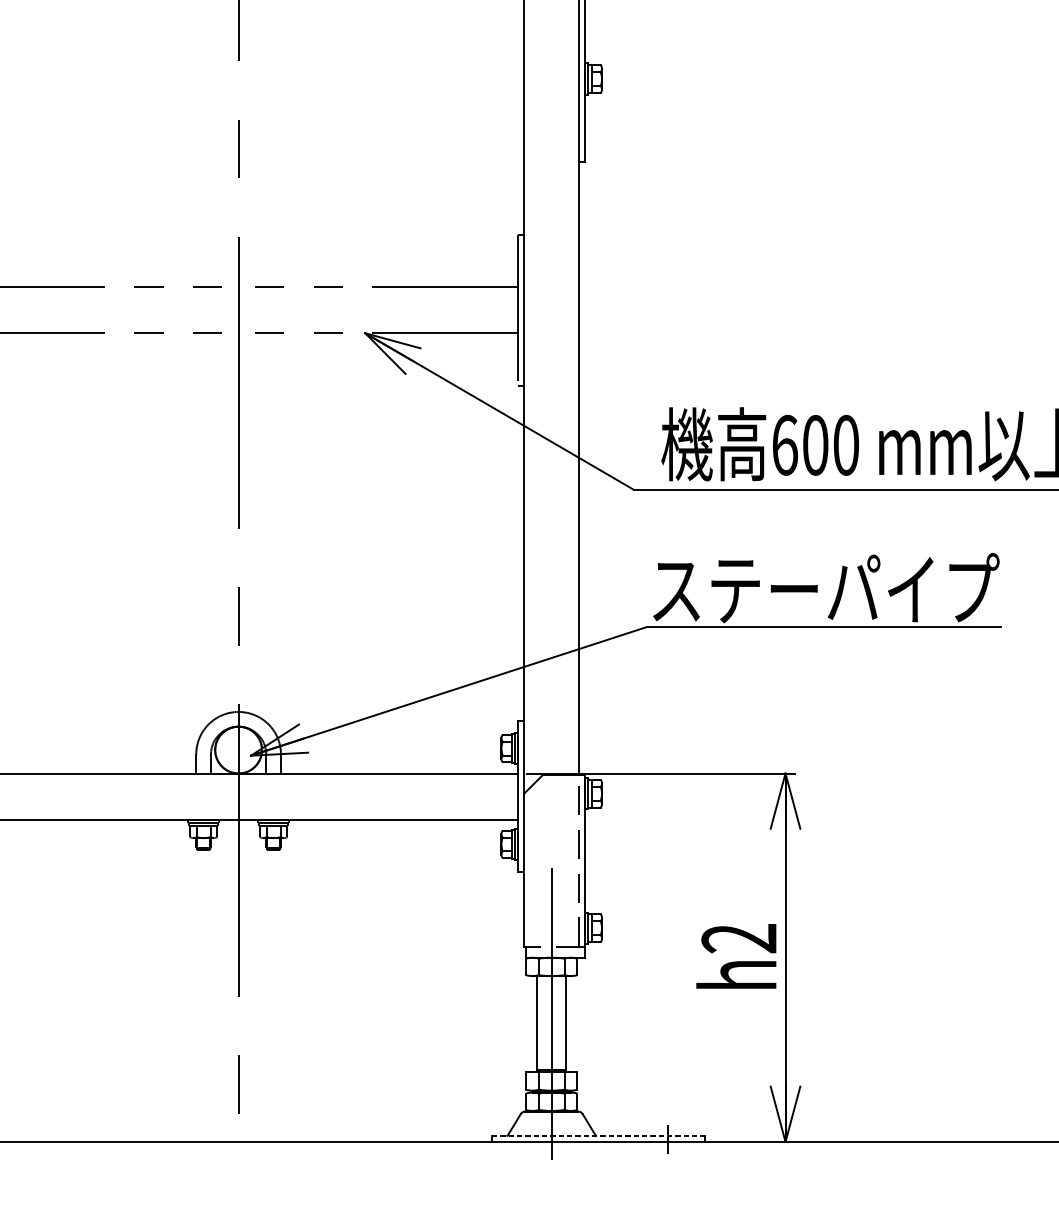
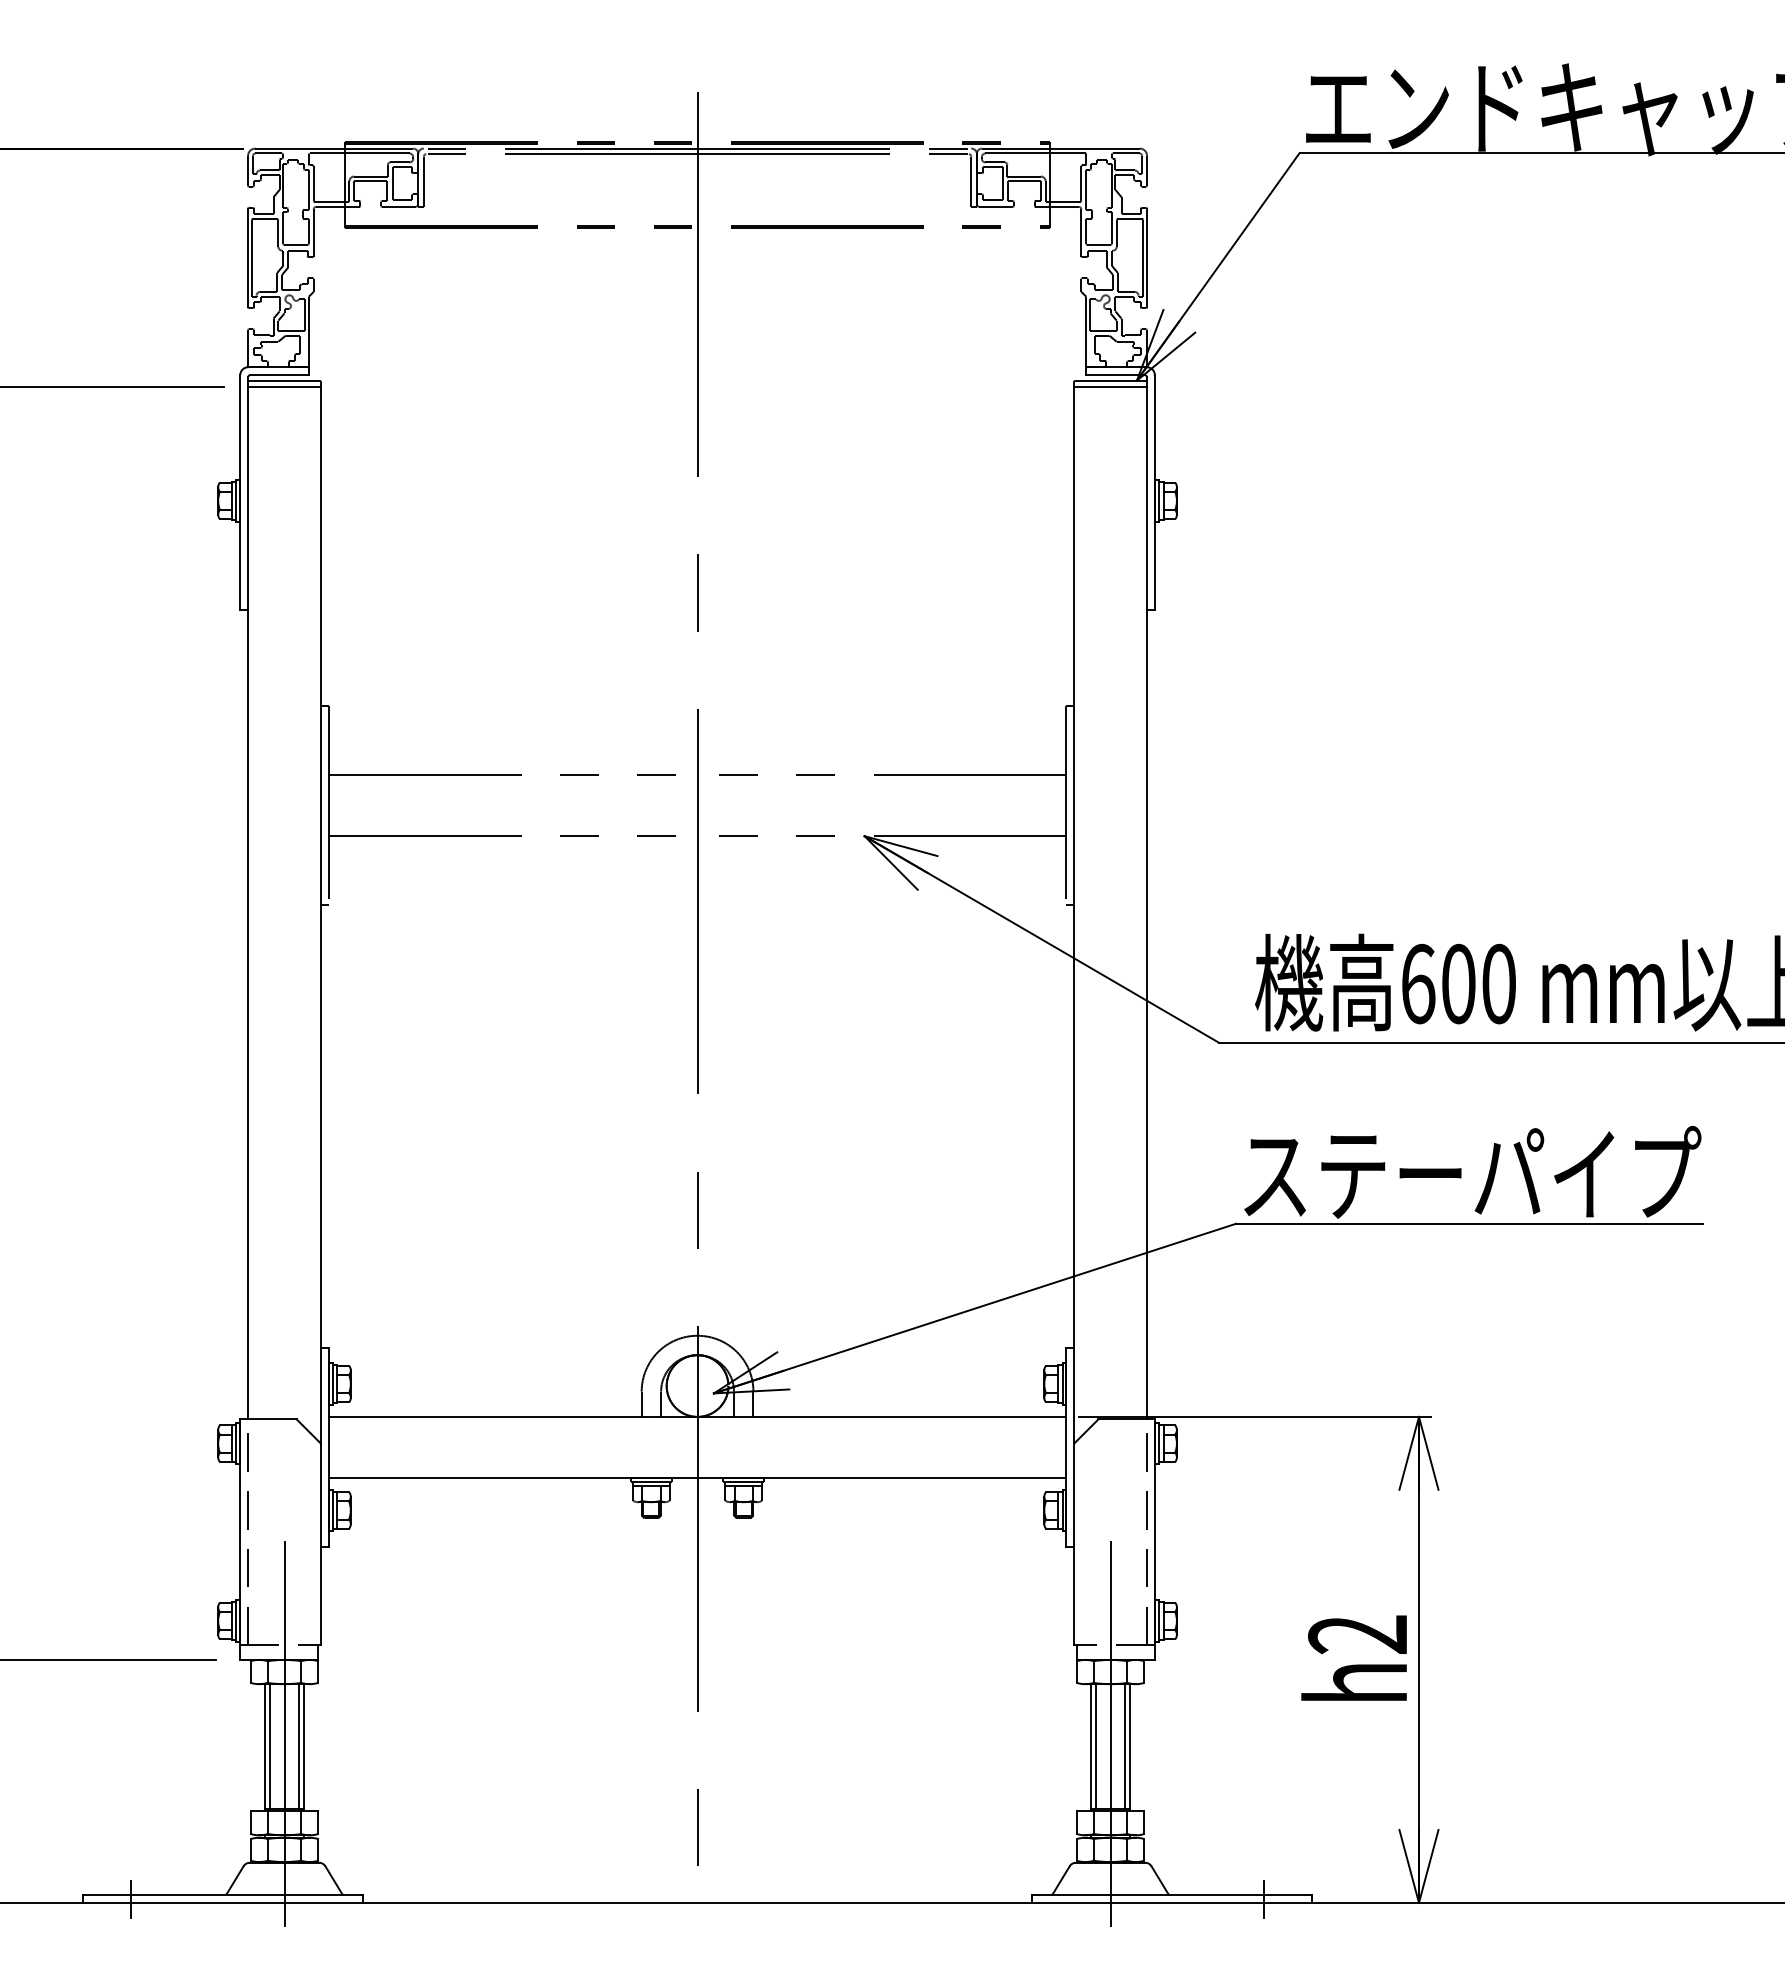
line: (541, 1023) -> (1096, 1746), added
line: (563, 1023) -> (1125, 1746), added
line: (598, 1136) -> (1172, 1895), dashed -> solid

